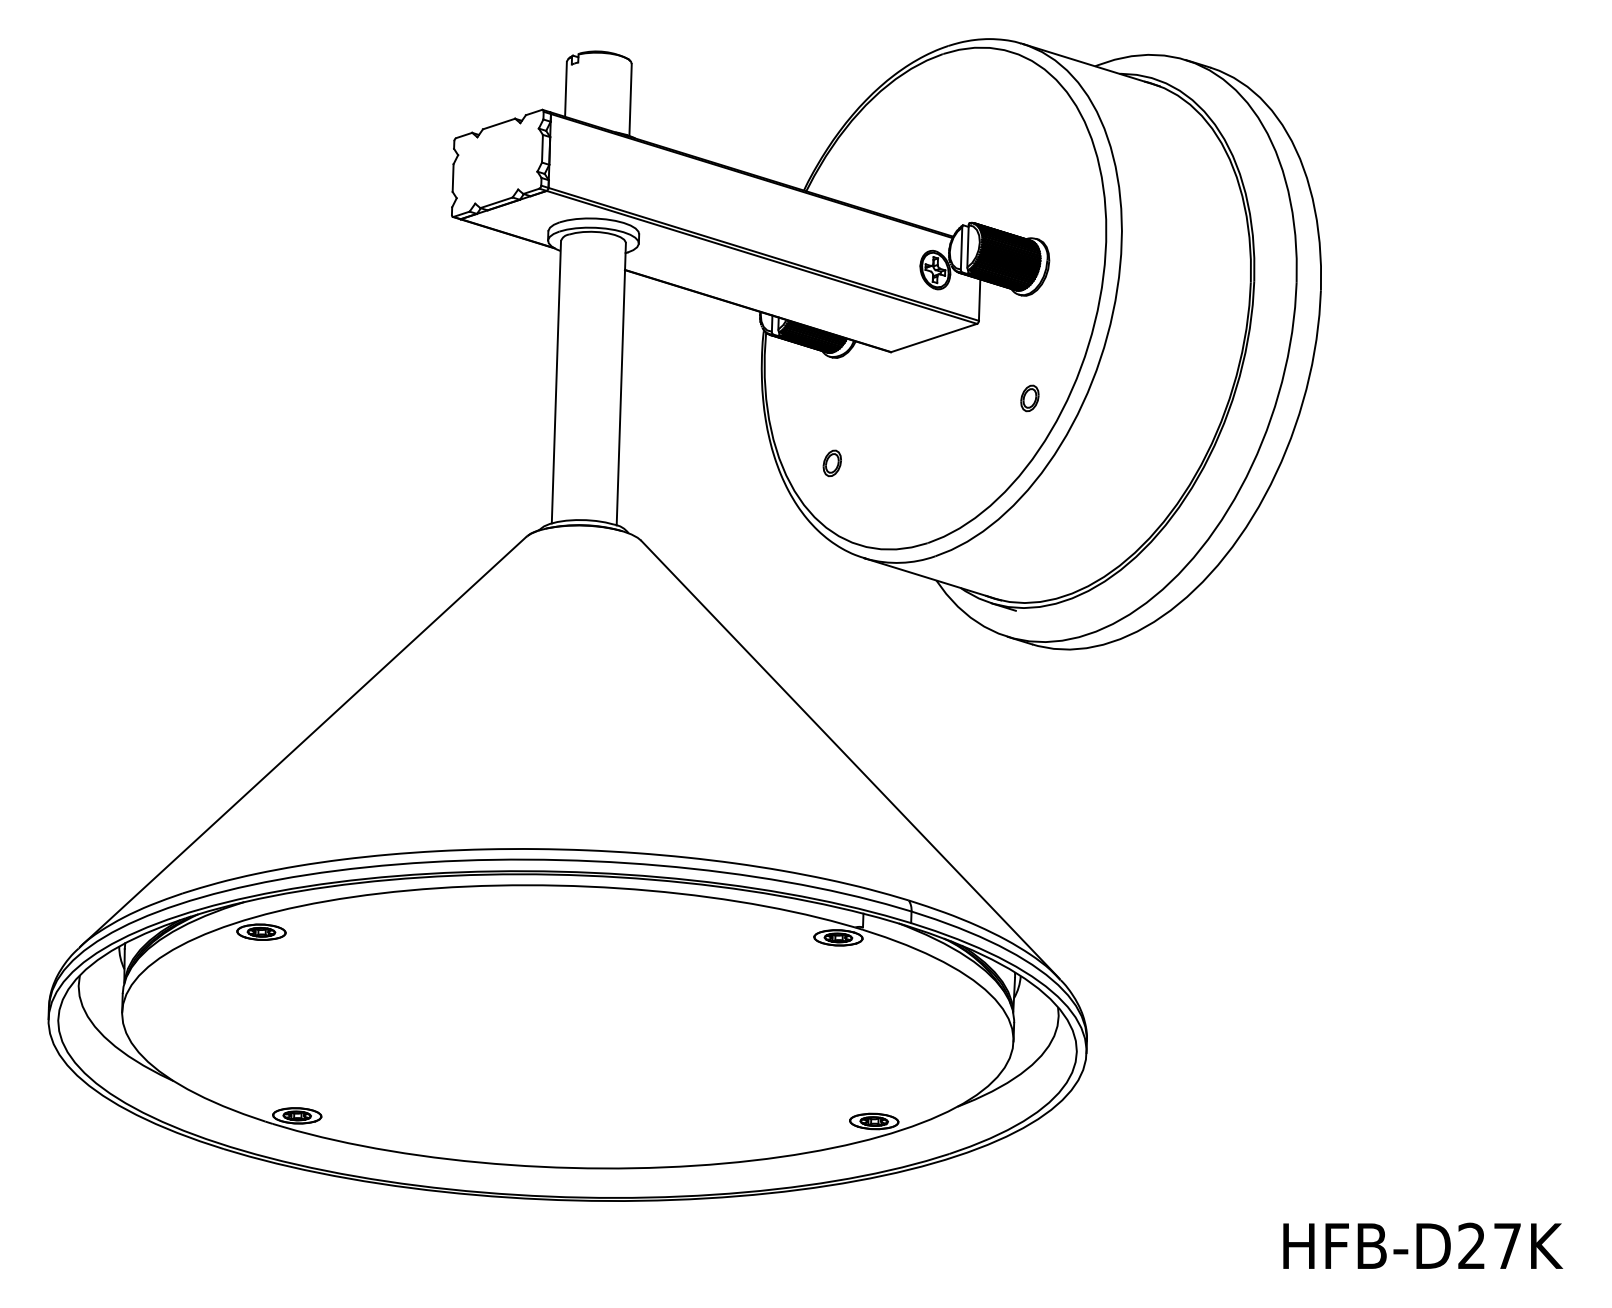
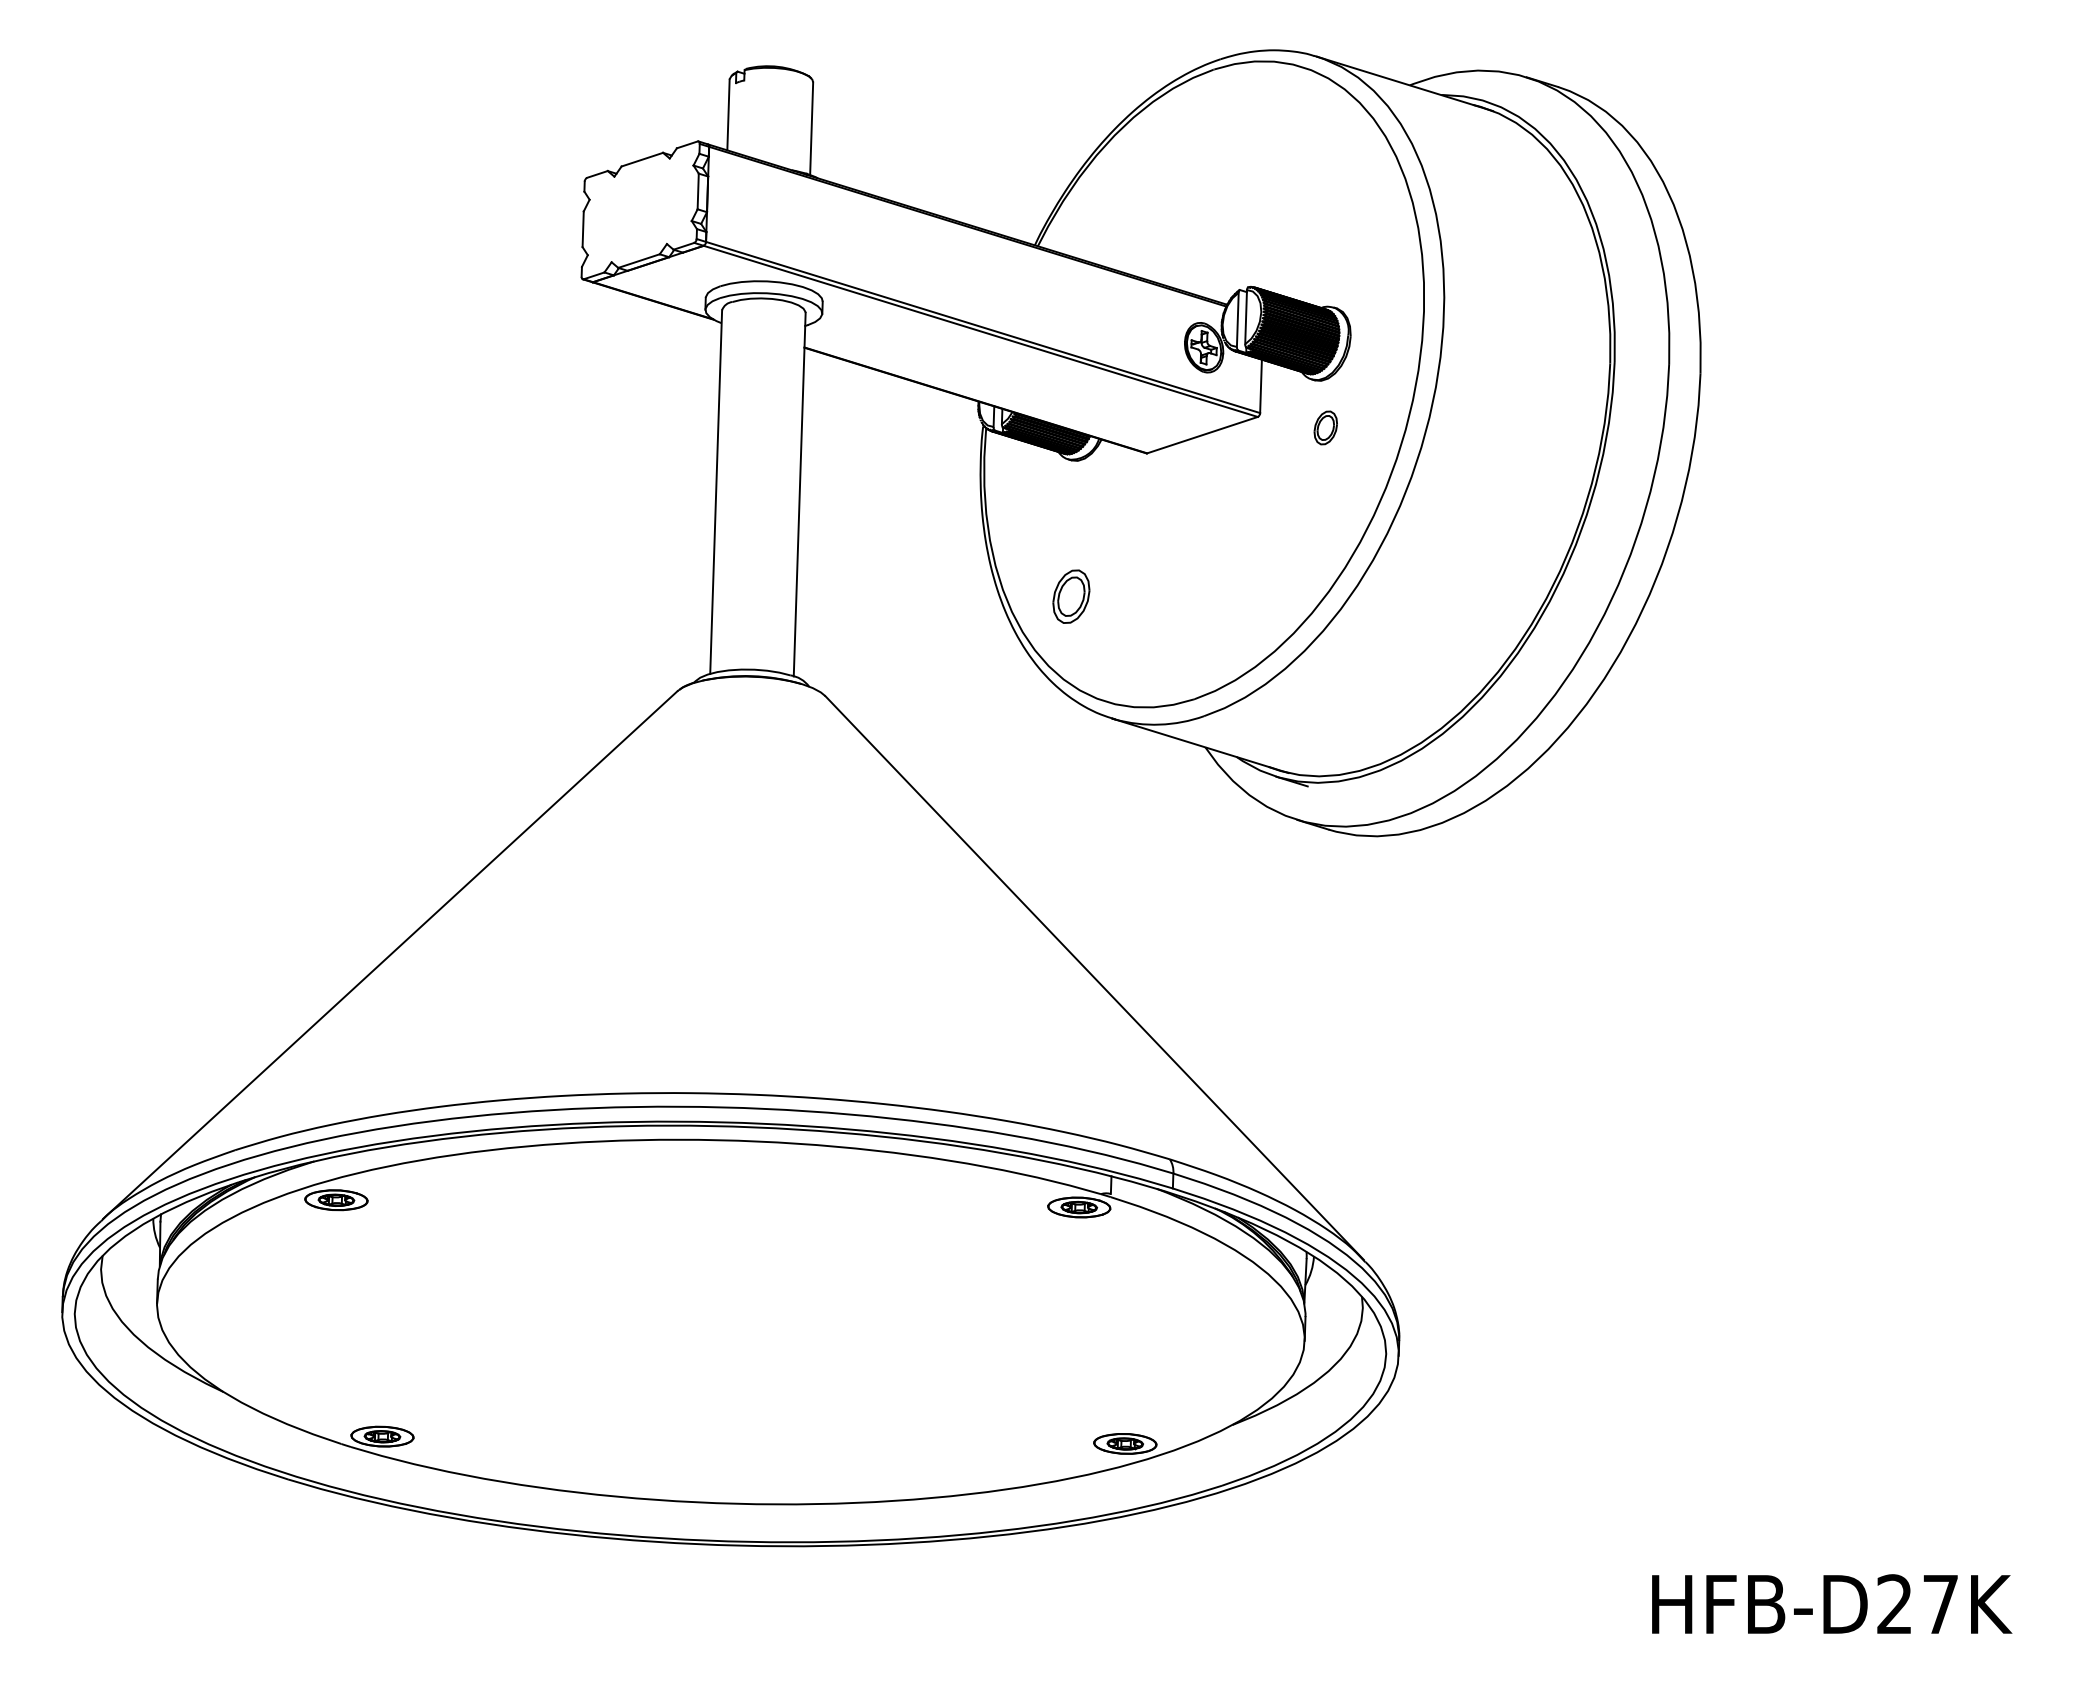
part: (1029, 398) -> (1325, 427), moved
part: (832, 463) -> (1071, 596), size x1.6

